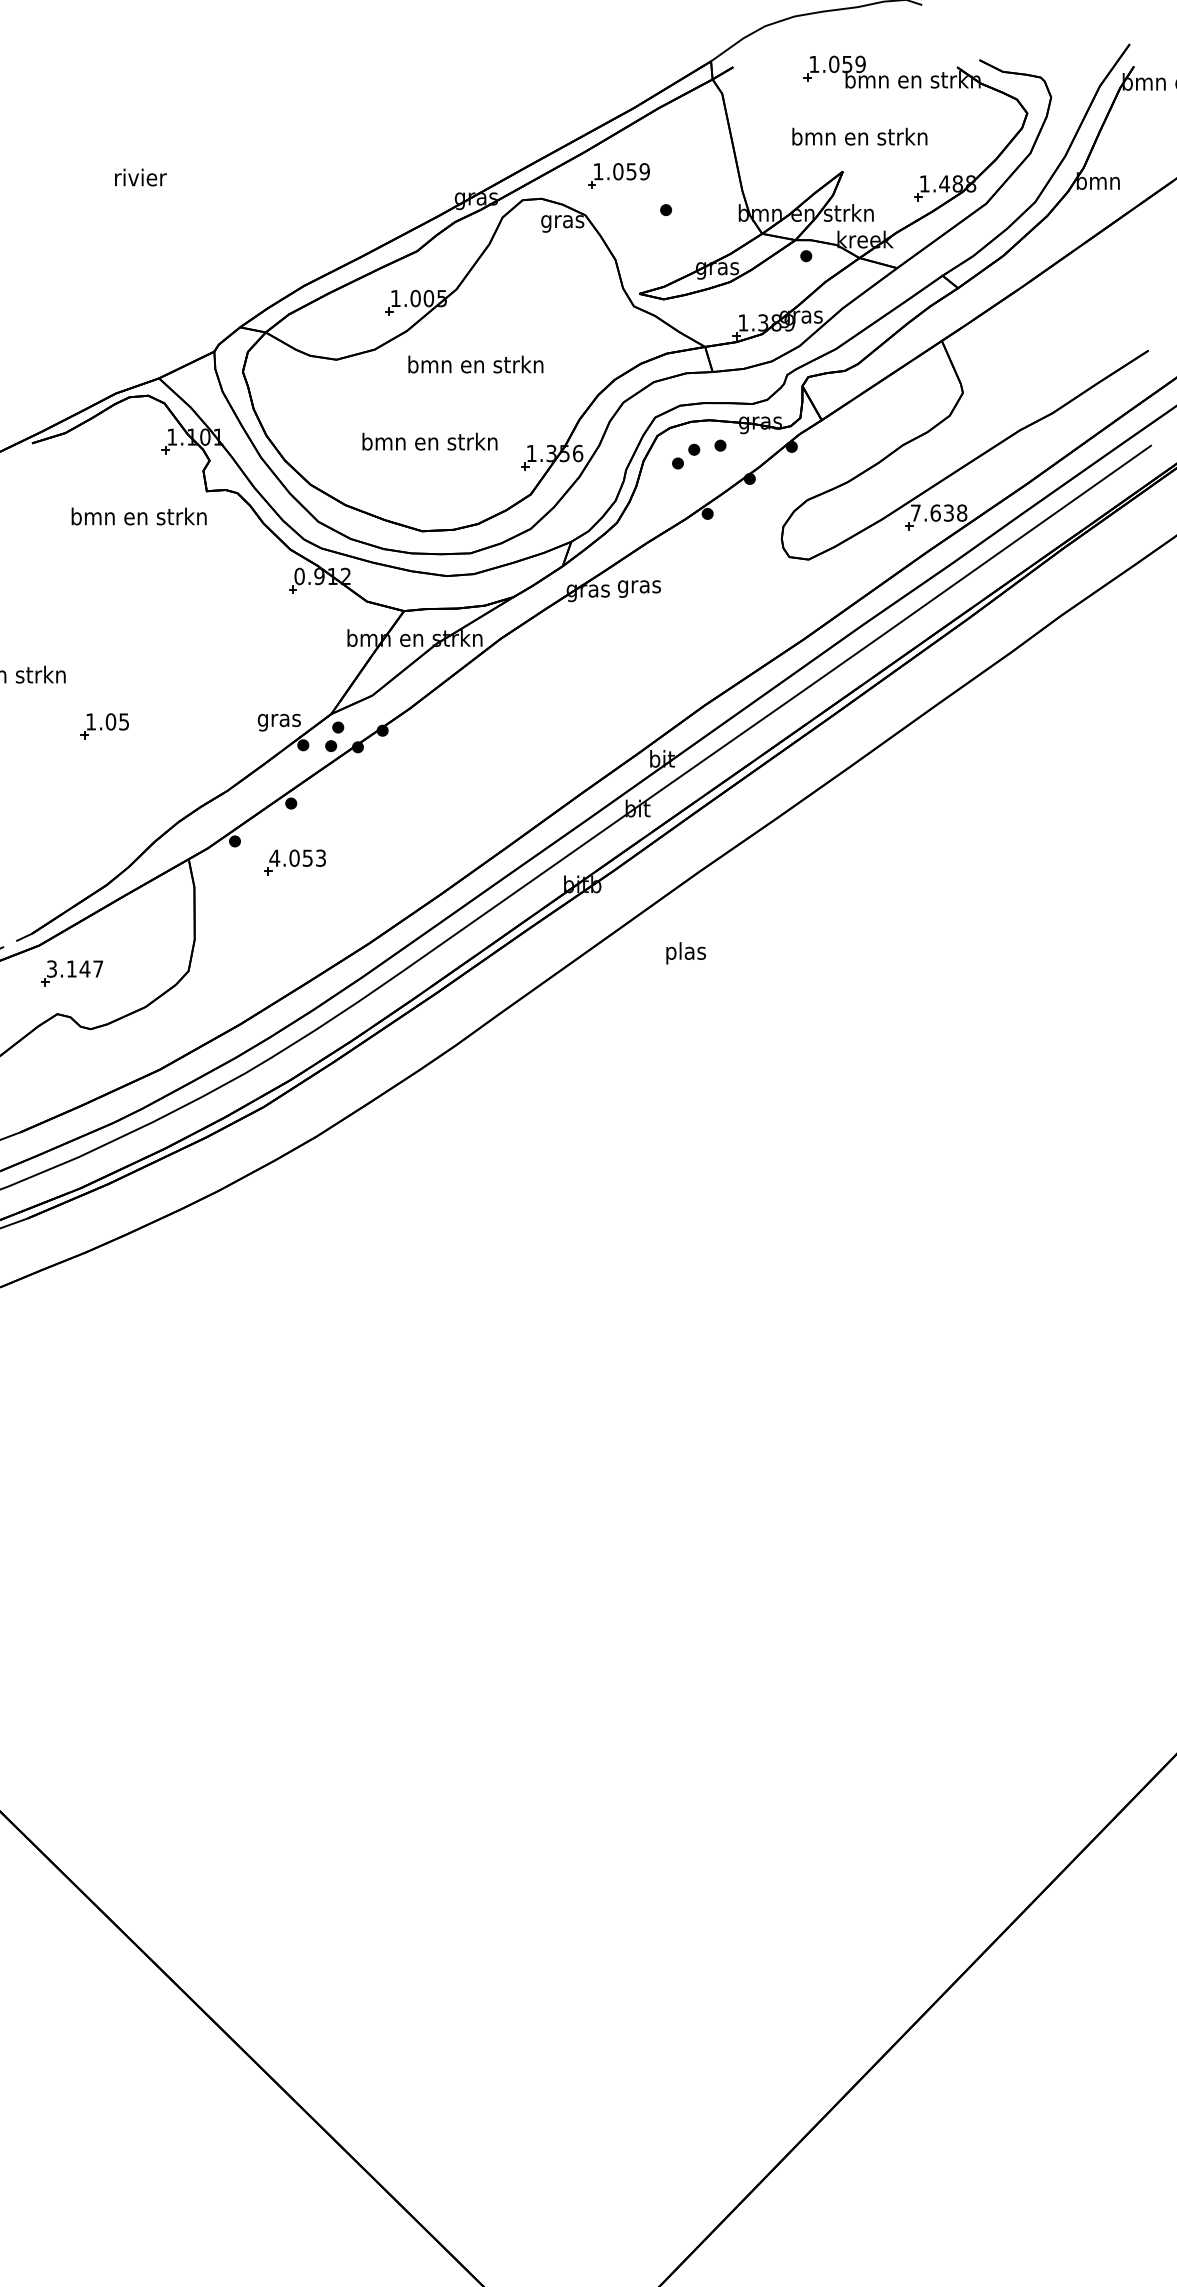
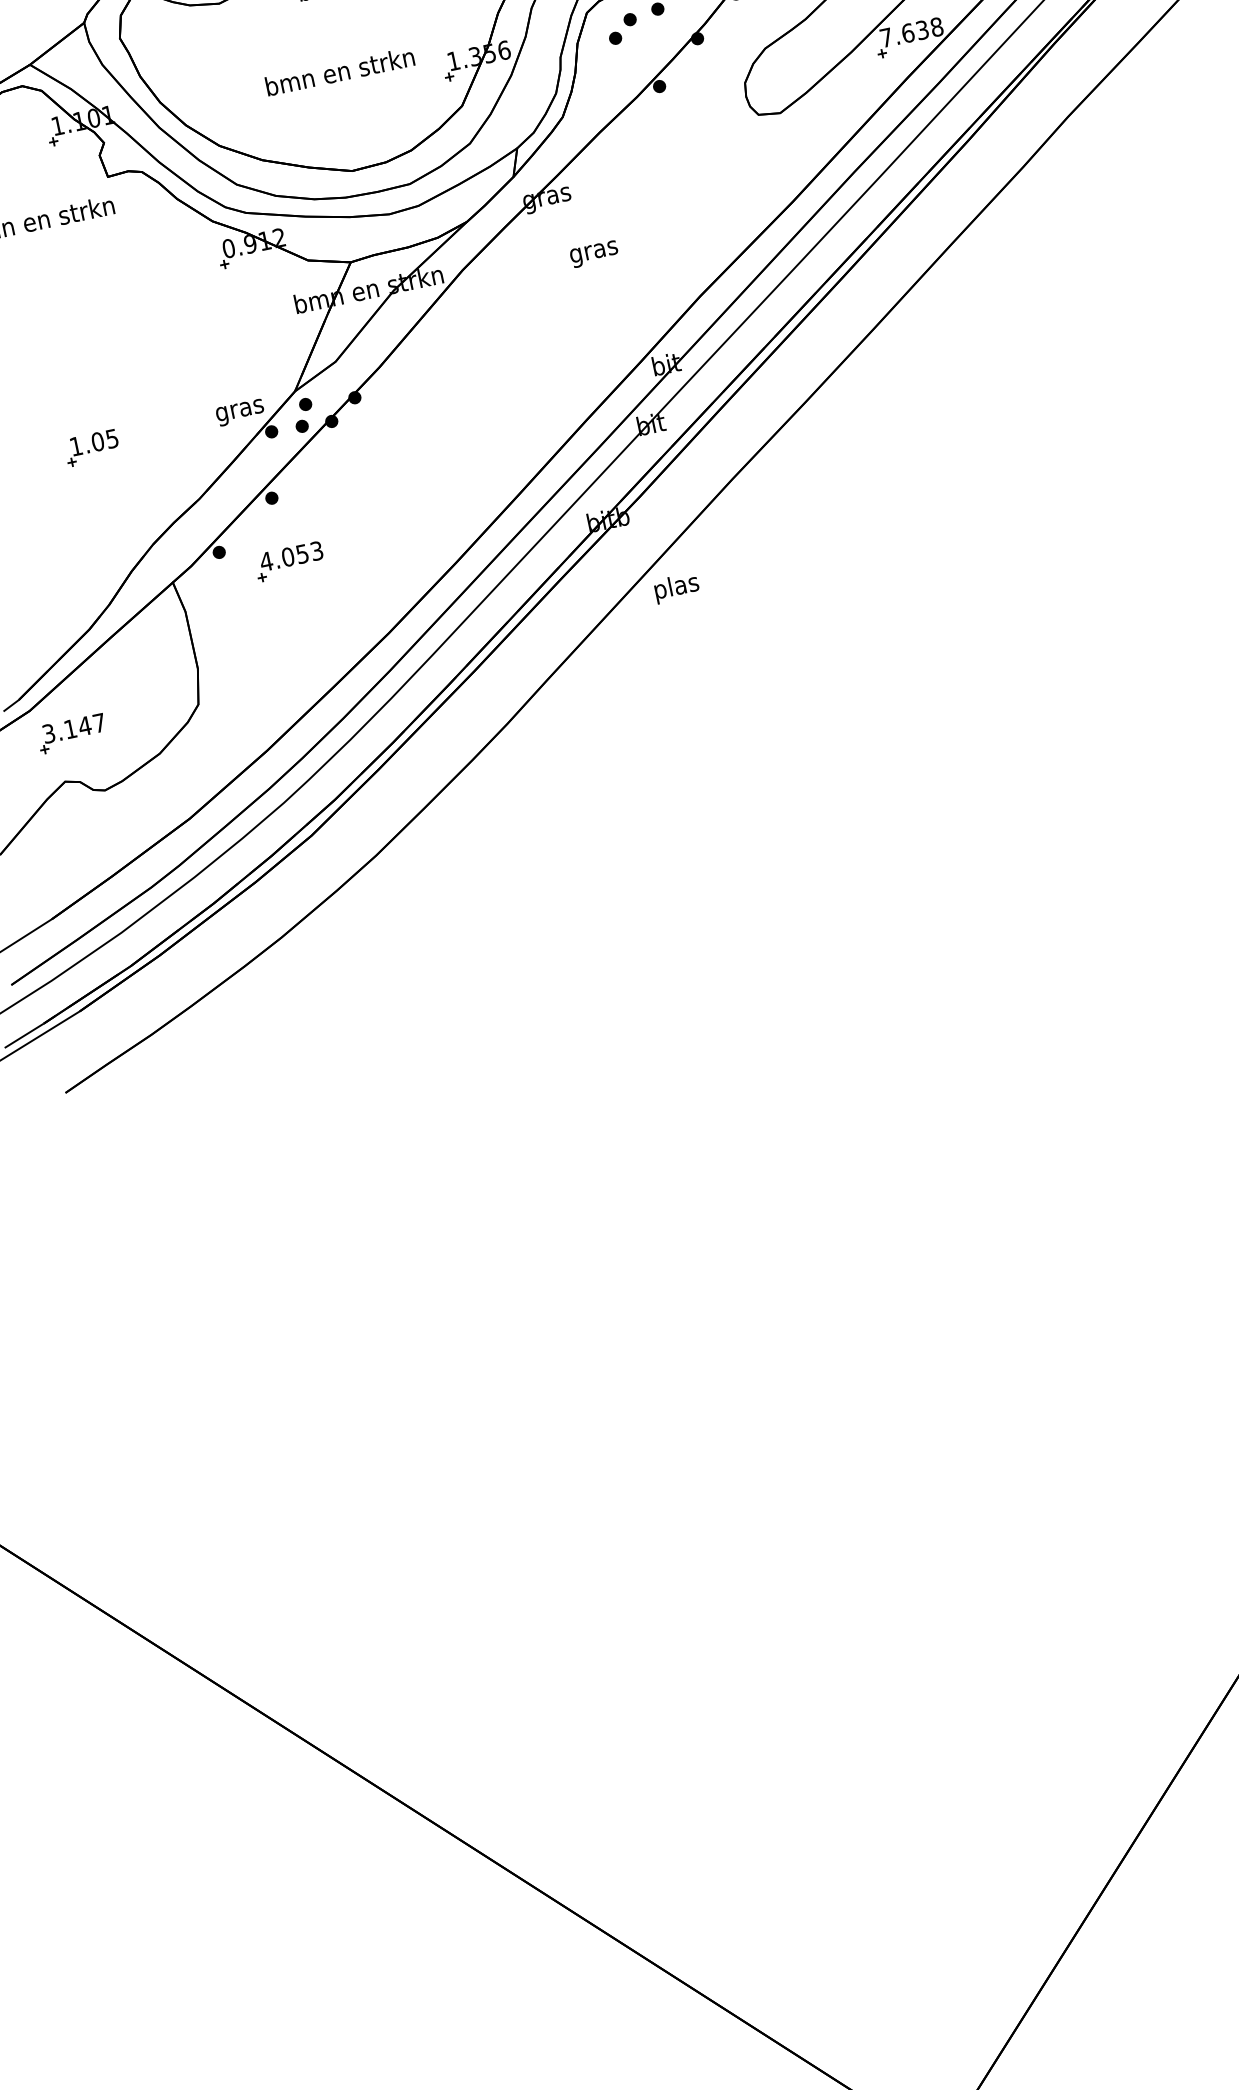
text: (639, 588) -> (594, 253), moved
part: (104, 726) -> (91, 448), moved
text: (685, 953) -> (676, 588), moved

